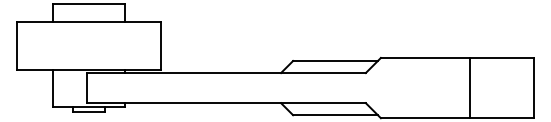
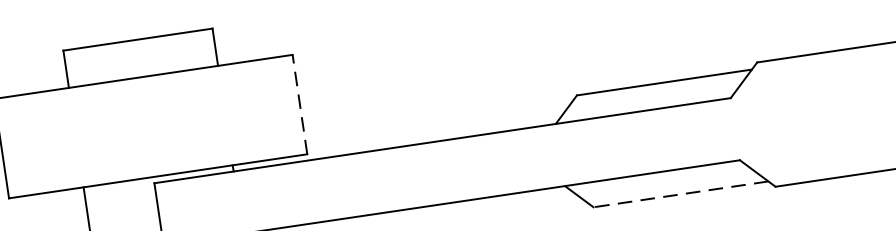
line: (161, 45) -> (300, 103), solid -> dashed
line: (335, 115) -> (681, 194), solid -> dashed

